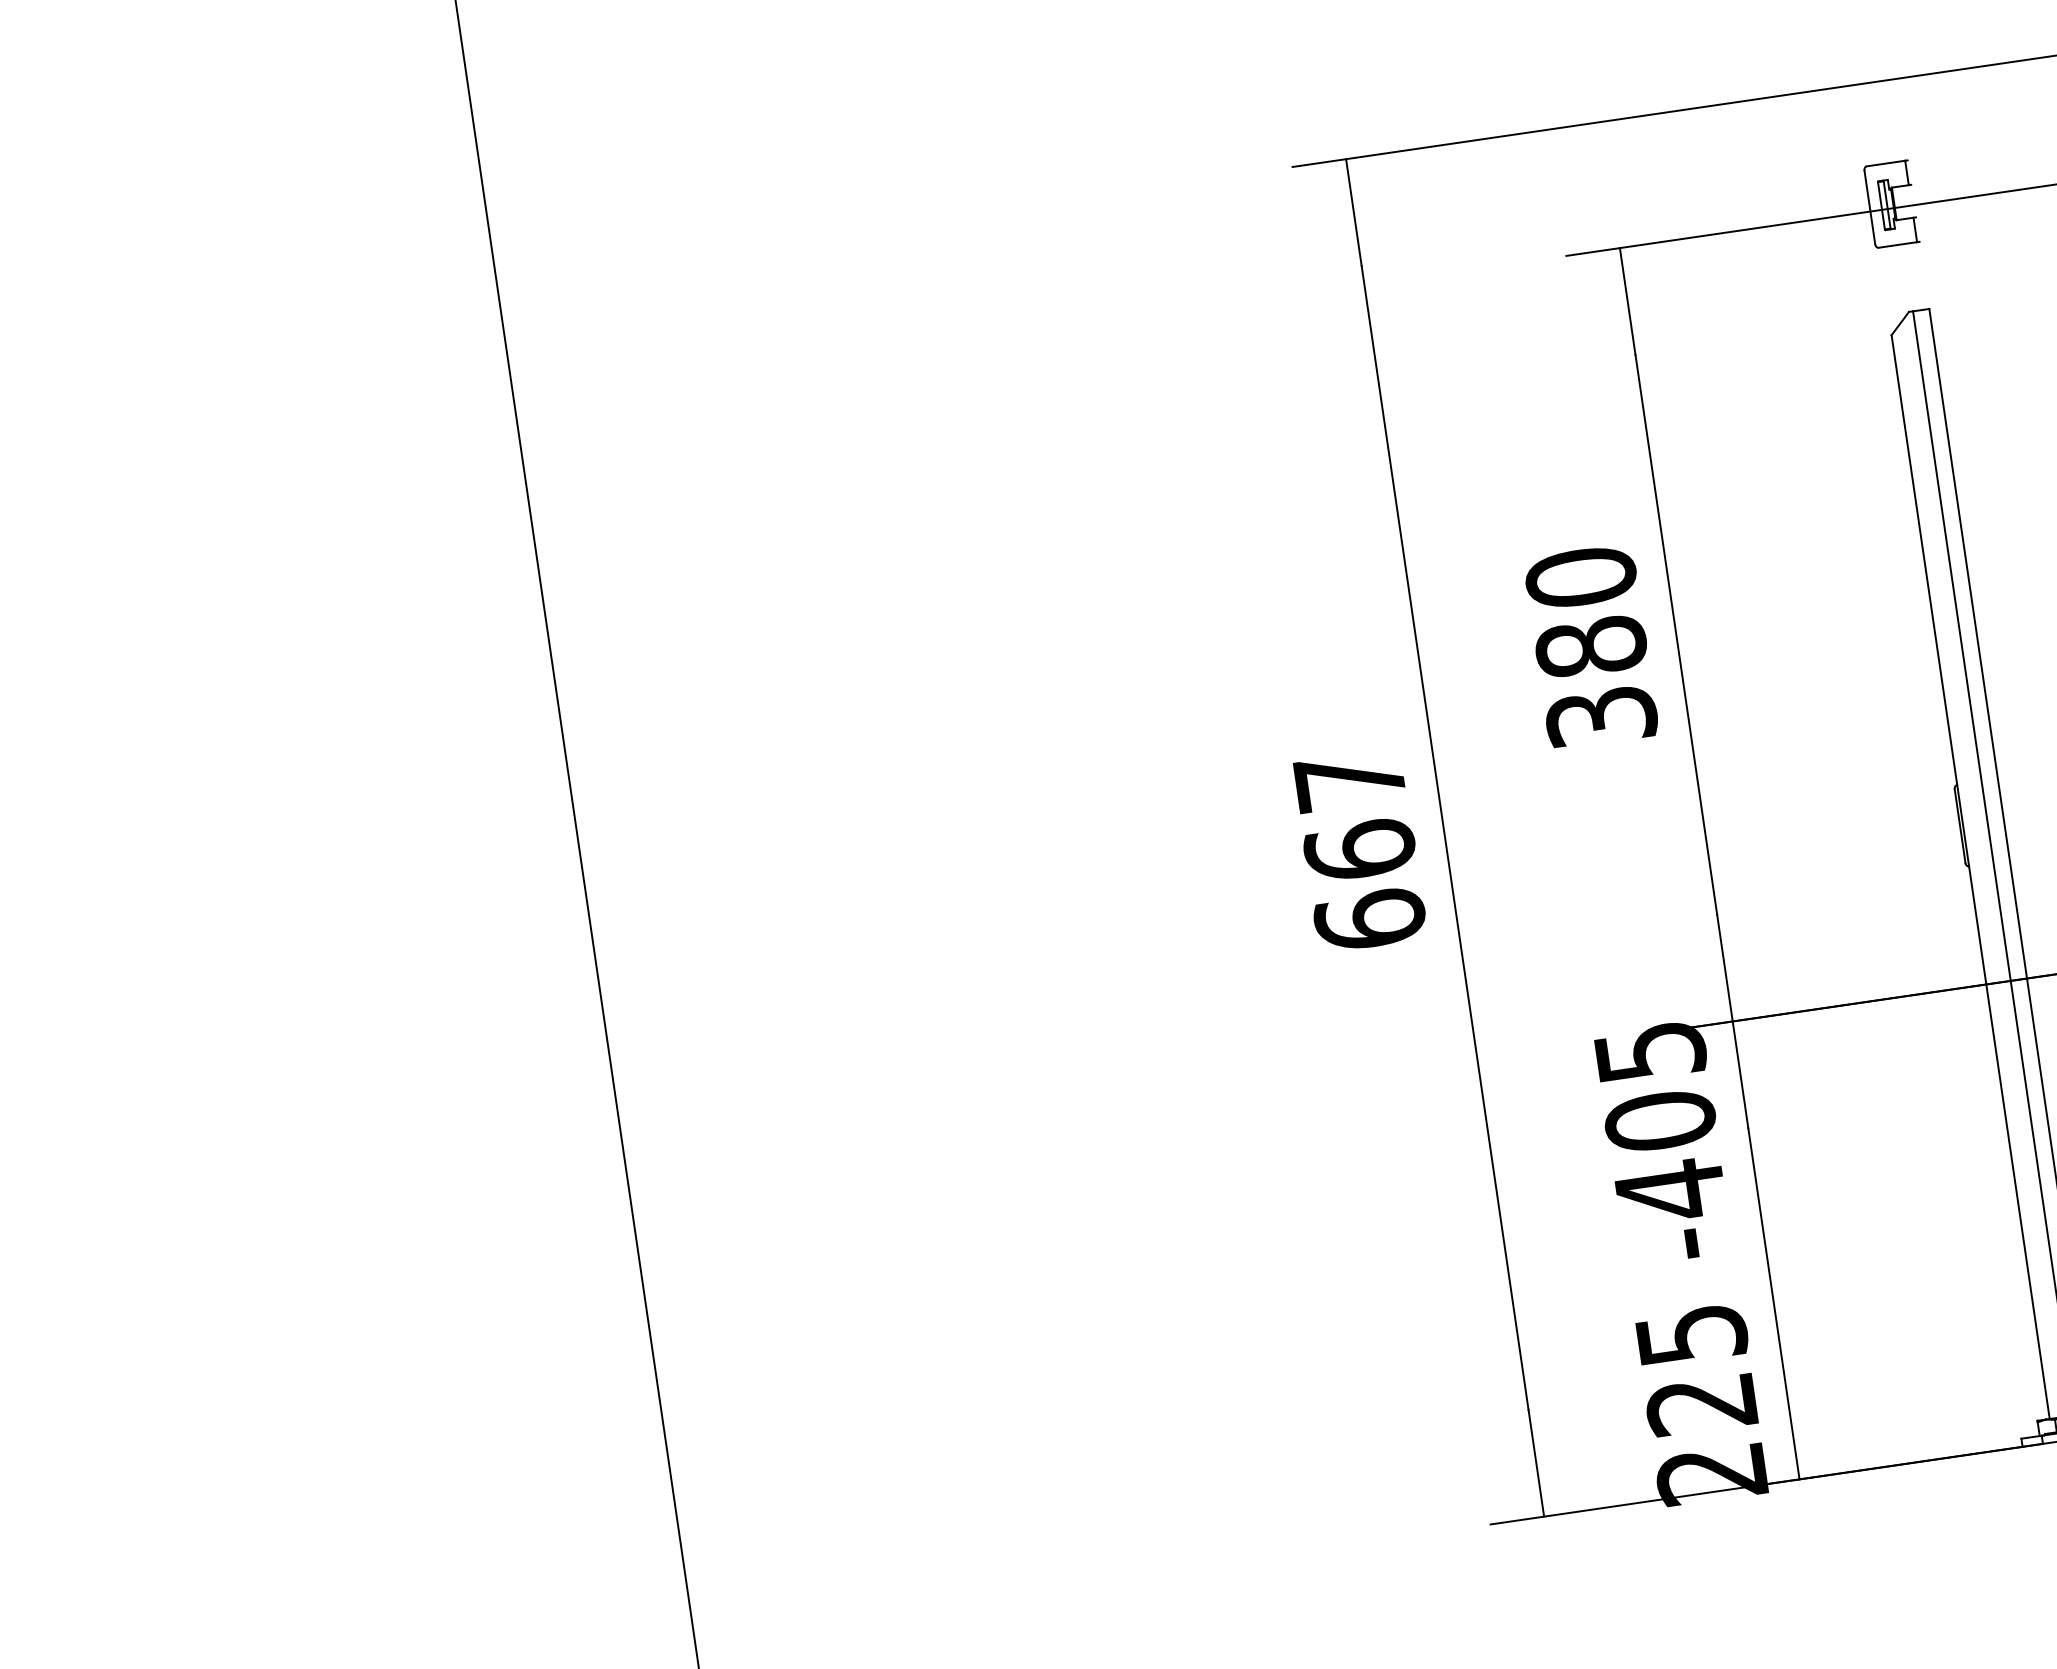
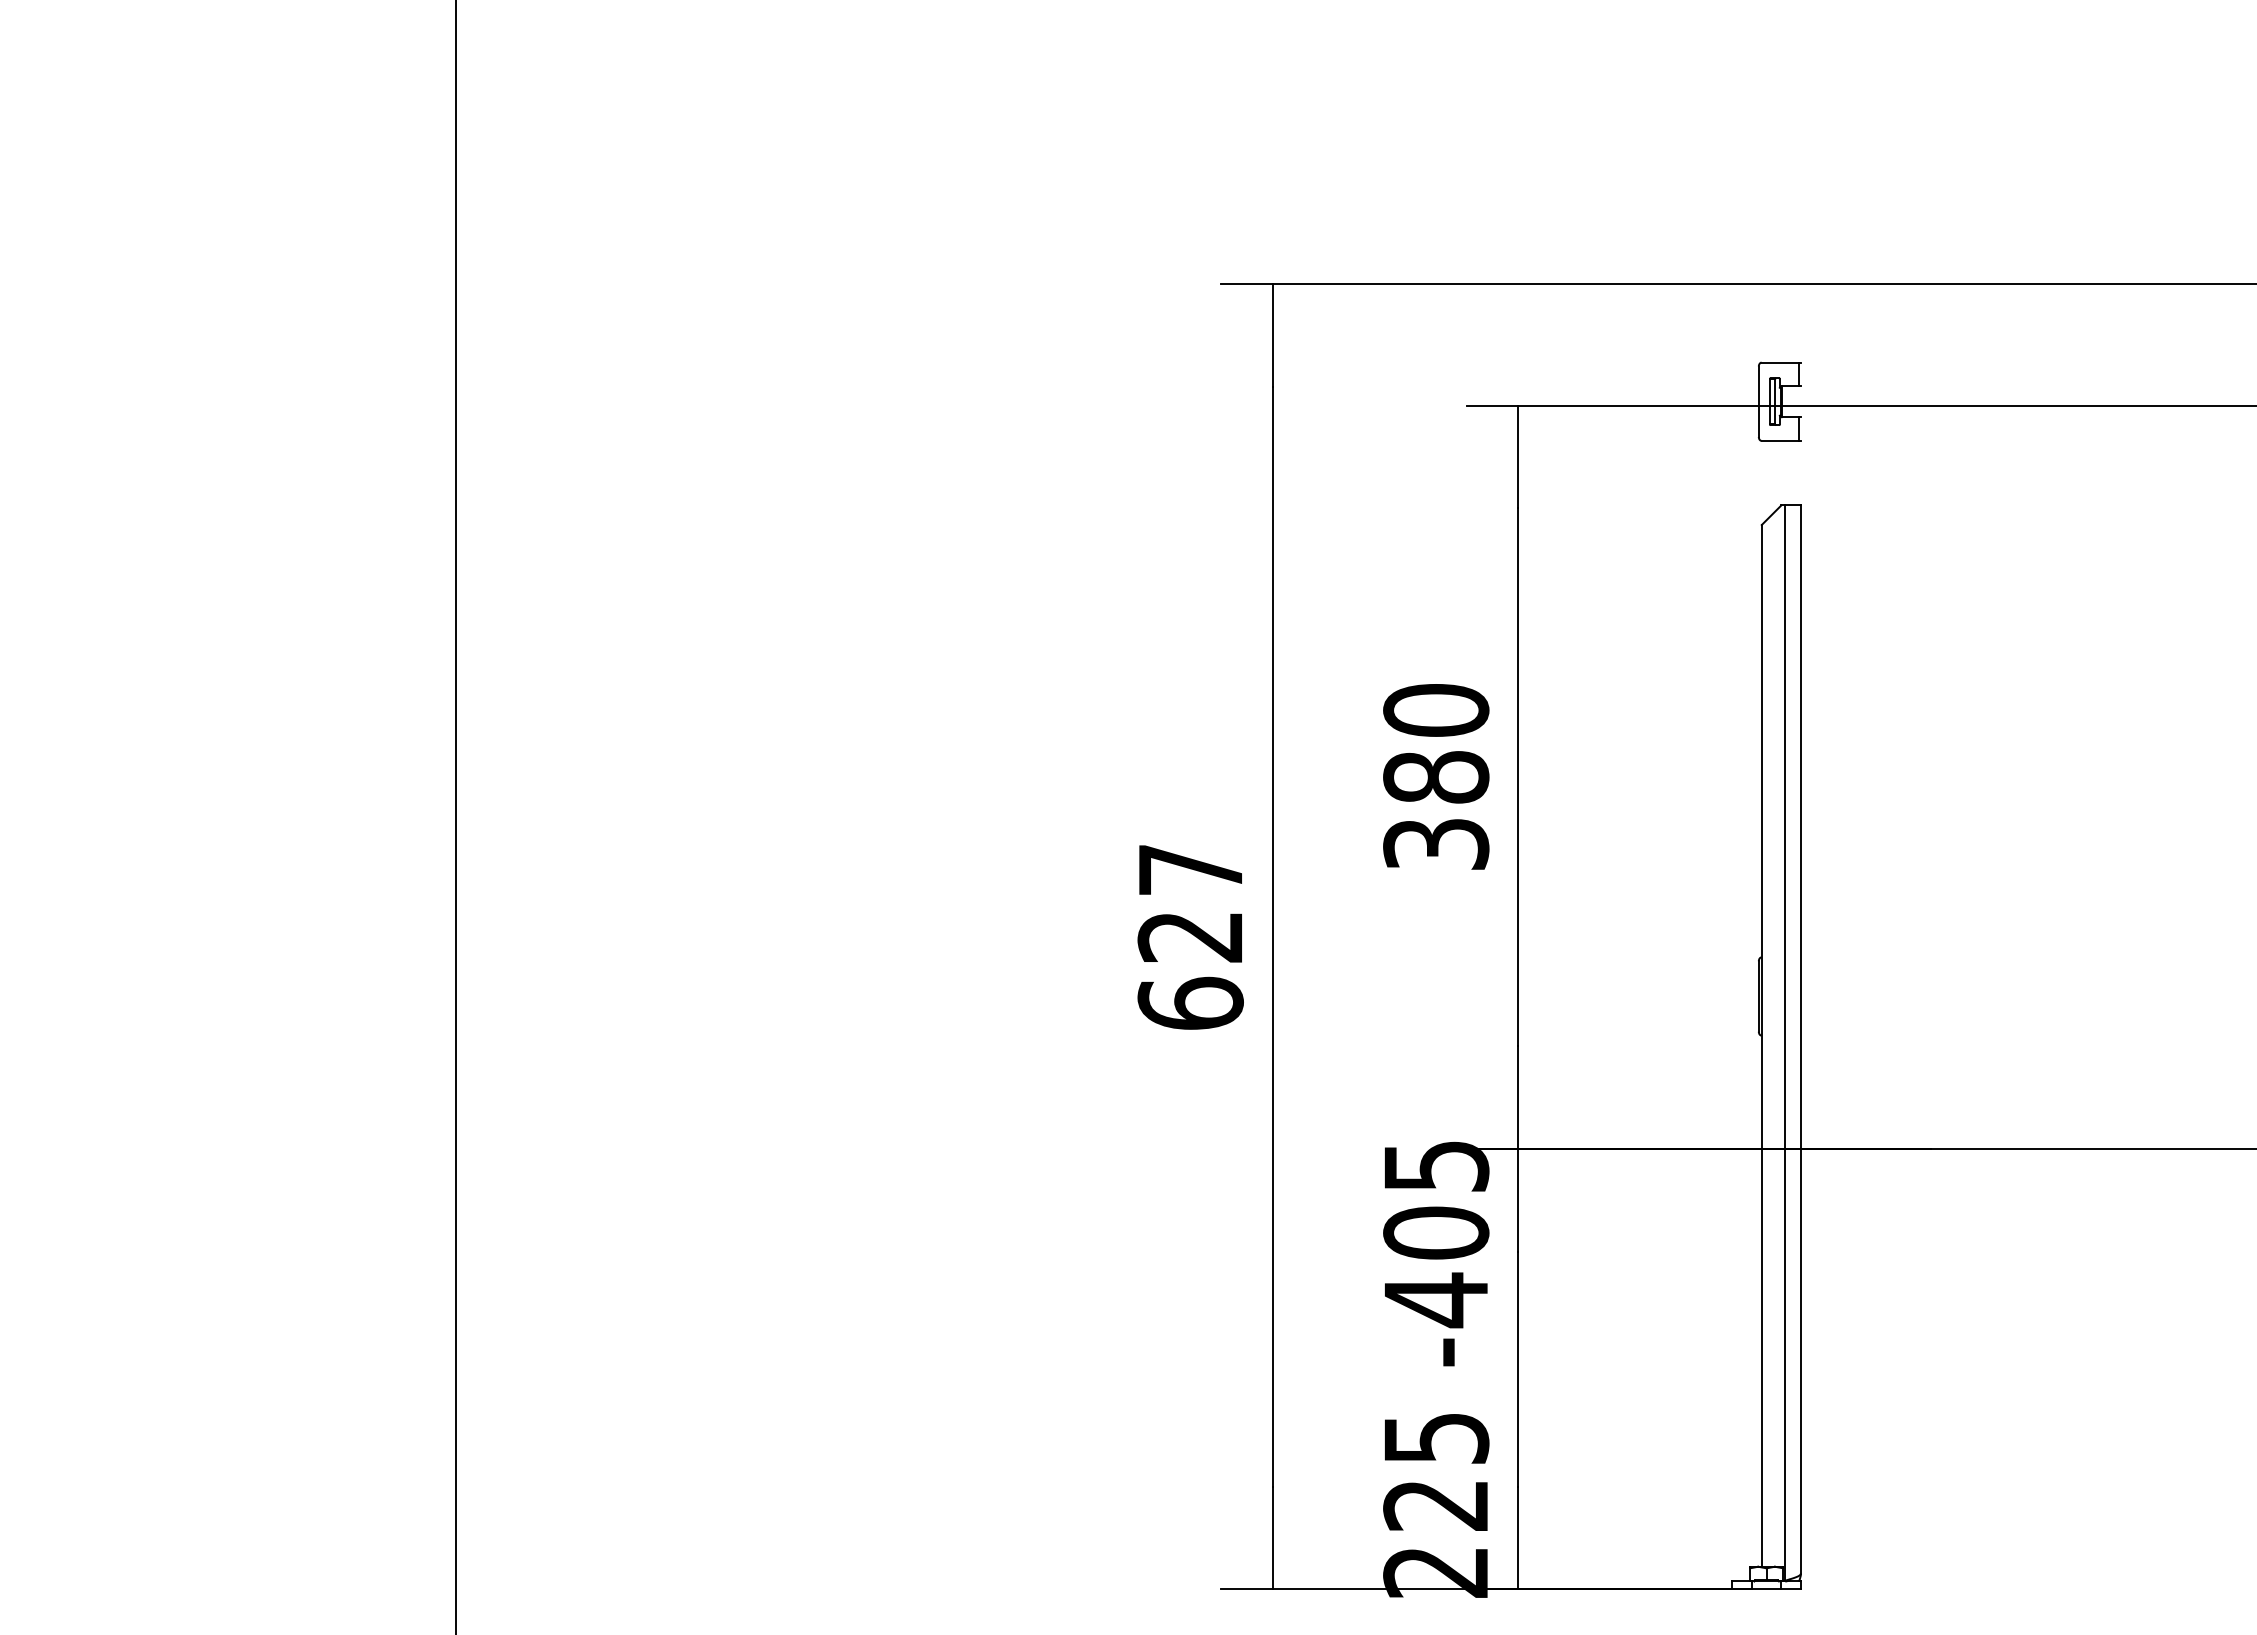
text: (1359, 850) -> (1190, 936), 667 -> 627

